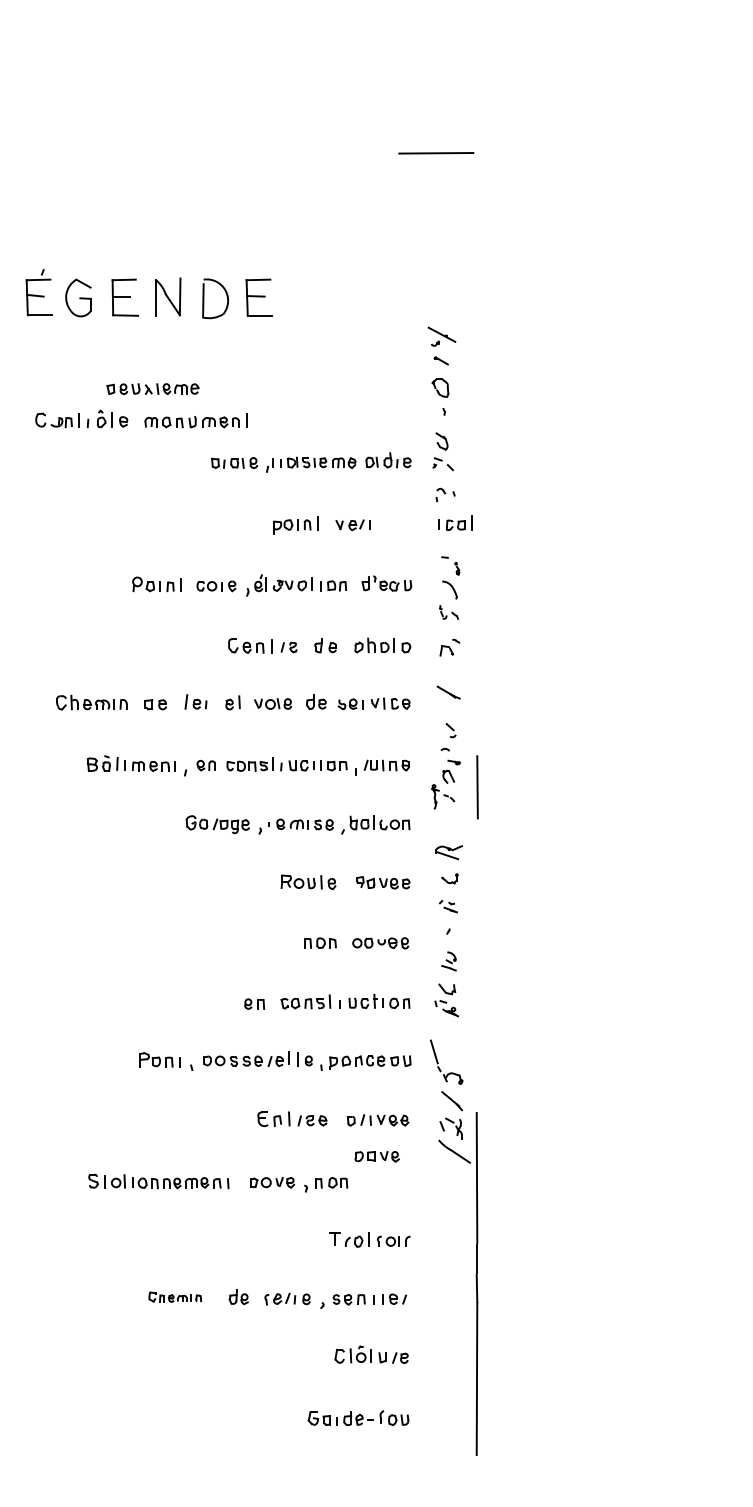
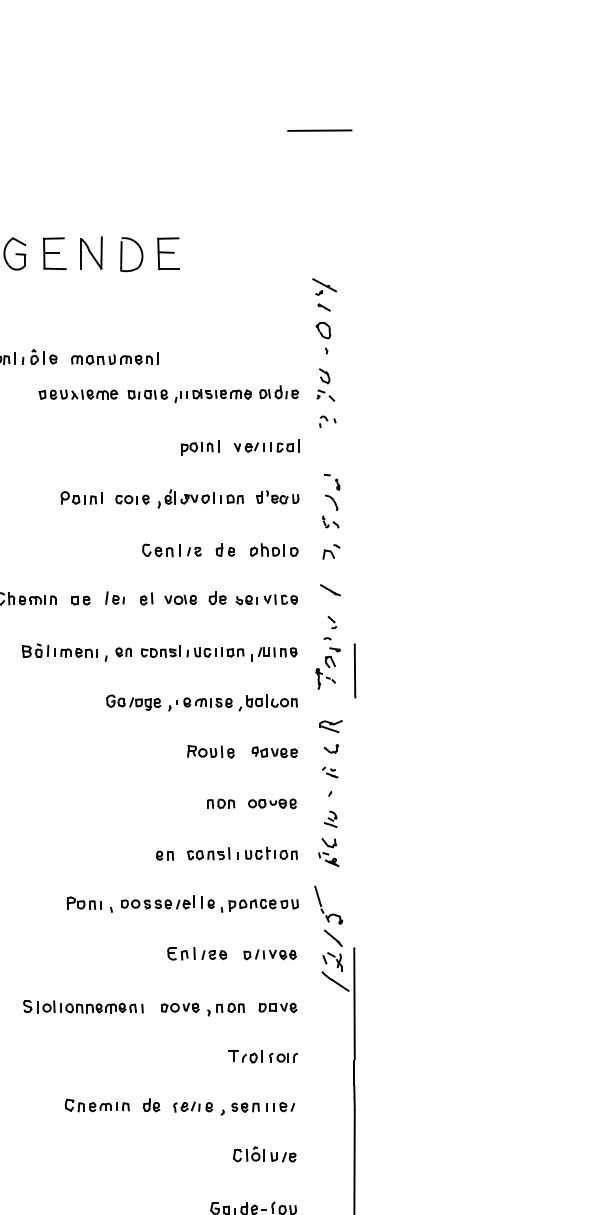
part: (152, 388) -> (78, 394), moved
part: (455, 522) -> (285, 445), moved
part: (376, 1156) -> (277, 1007), moved
part: (175, 1296) -> (97, 1104), size x1.43

